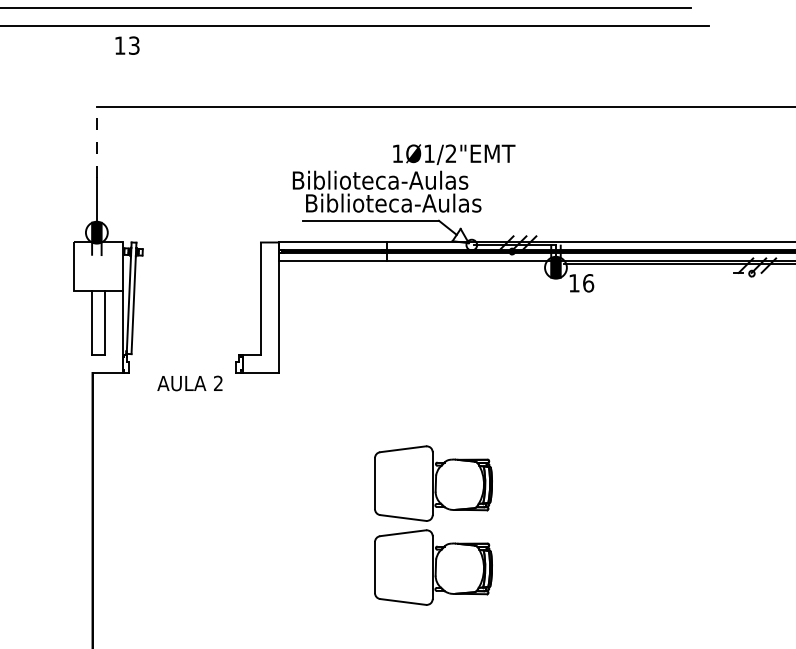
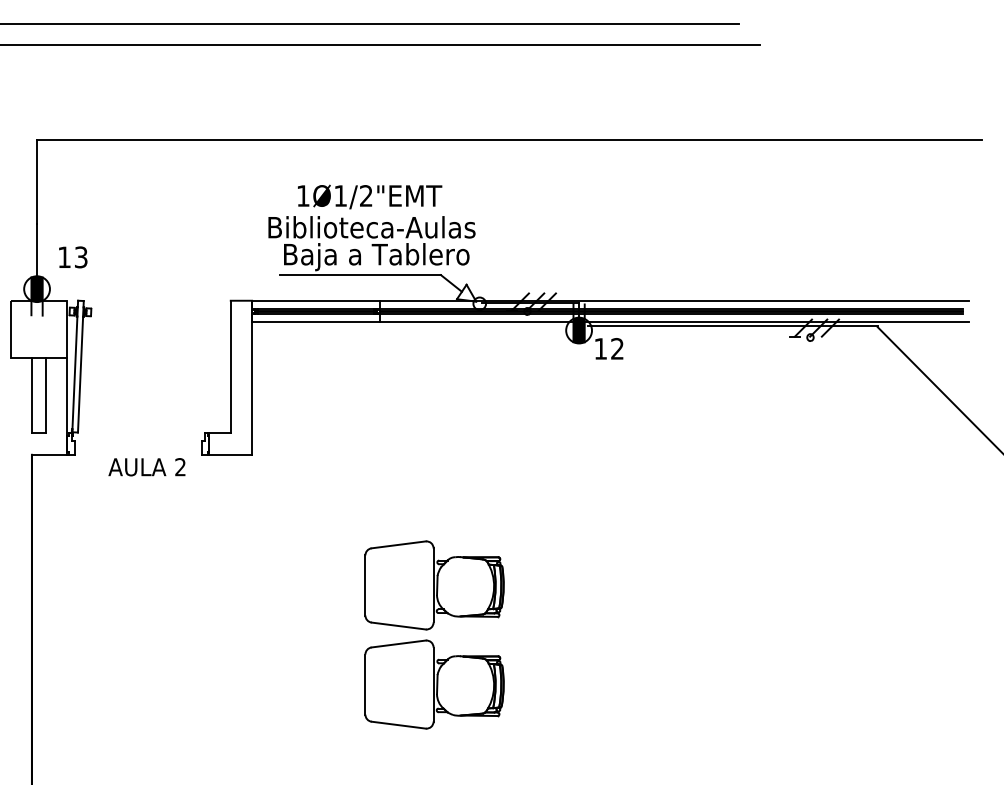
text: (127, 45) -> (73, 257), moved
line: (97, 141) -> (37, 181), dashed -> solid
text: (454, 154) -> (370, 196), moved
text: (401, 205) -> (396, 257), Biblioteca-Aulas -> Baja a Tablero
text: (588, 282) -> (617, 348), 16 -> 12

